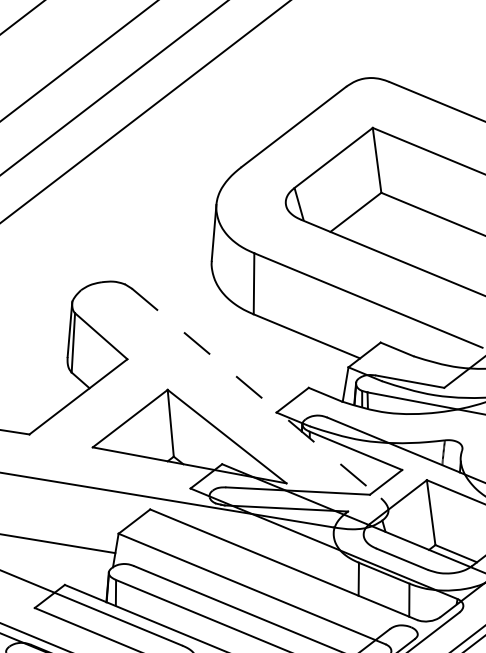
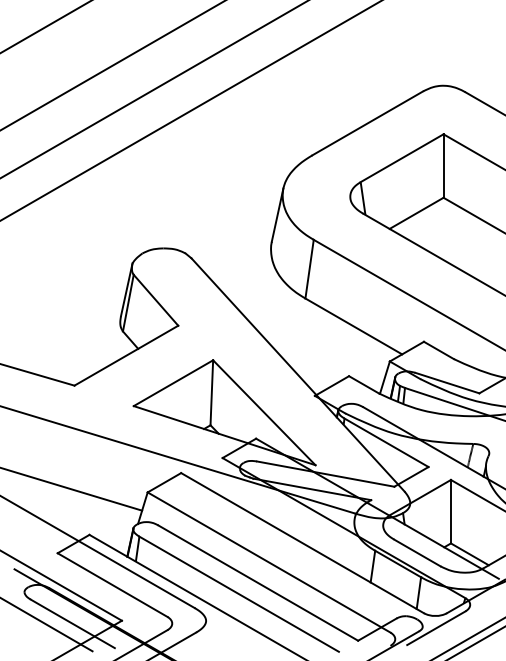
line: (256, 392) -> (298, 374), dashed -> solid

